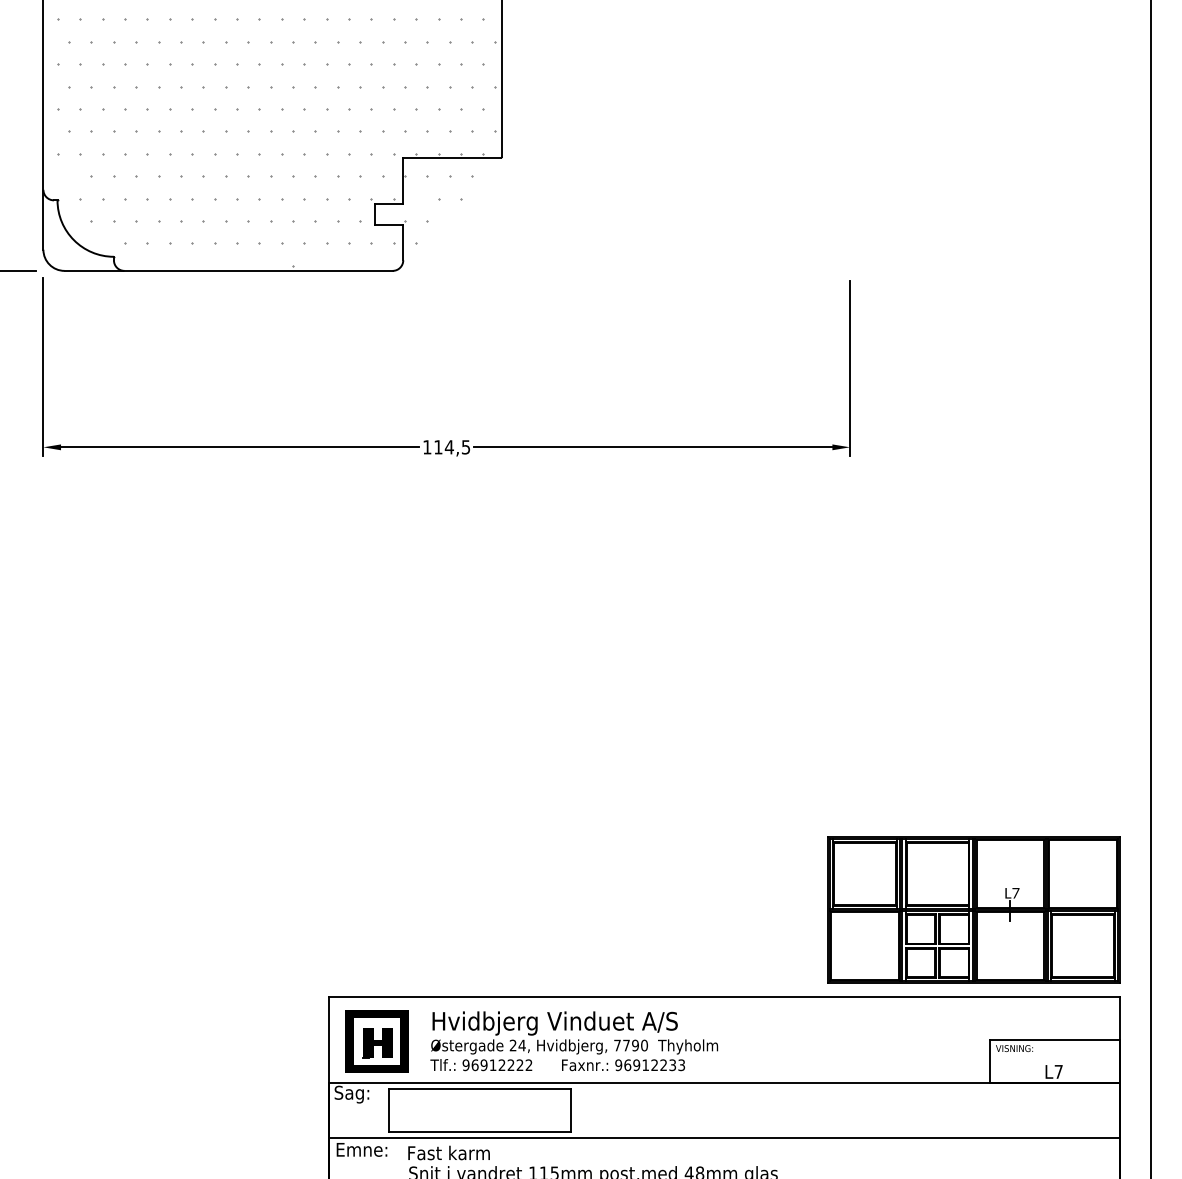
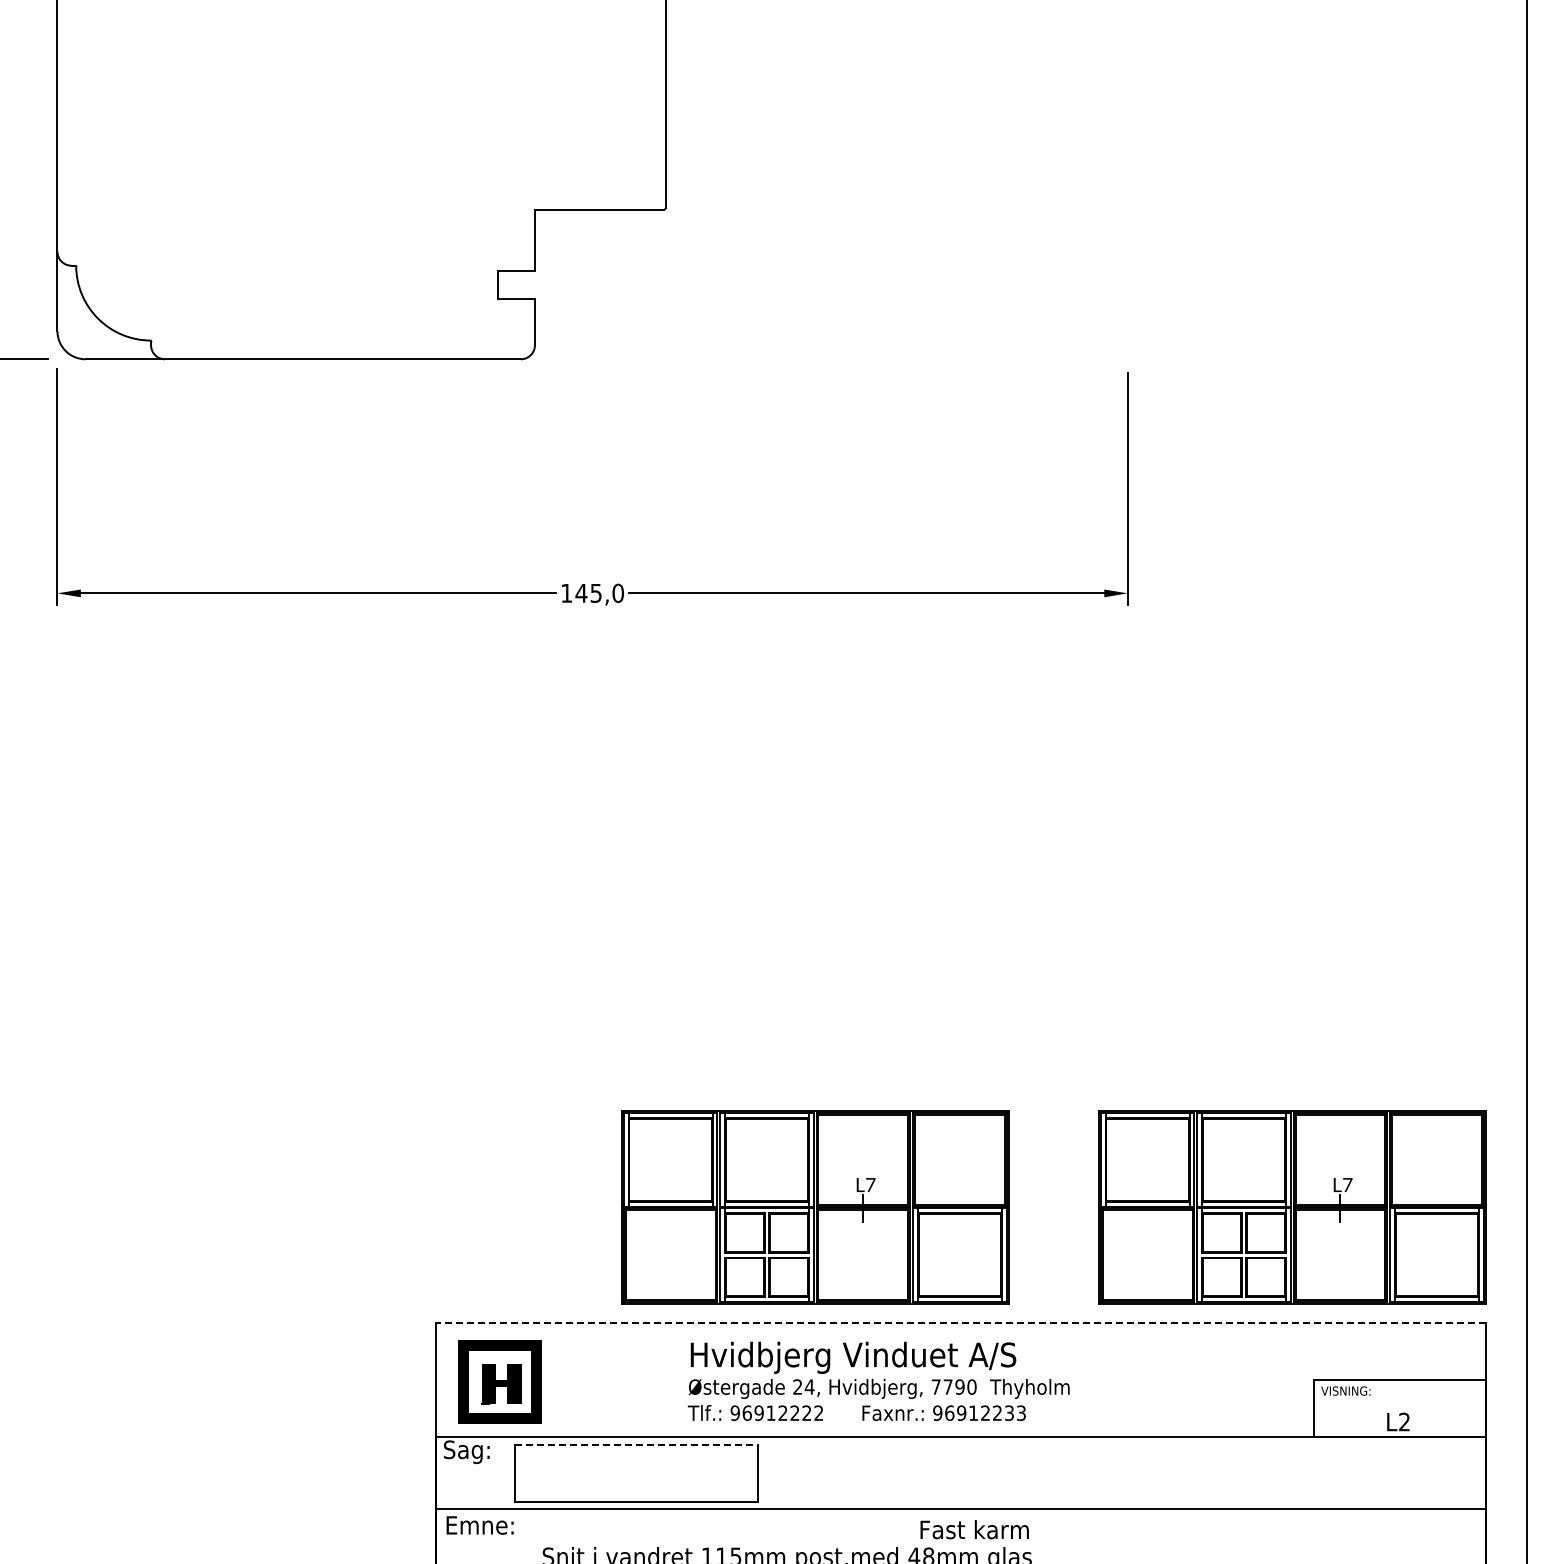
hatch: (276, 142) -> (366, 188), removed
text: (451, 446) -> (599, 592), 114,5 -> 145,0
part: (614, 910) -> (815, 1207), added
line: (724, 997) -> (961, 1323), solid -> dashed
text: (574, 1040) -> (878, 1380), moved
text: (1058, 1071) -> (1404, 1421), L7 -> L2
line: (480, 1088) -> (637, 1444), solid -> dashed
text: (448, 1152) -> (974, 1529), moved

